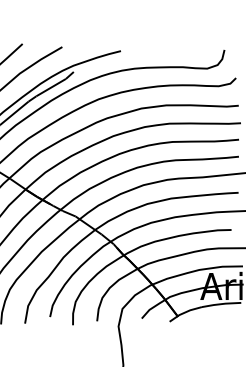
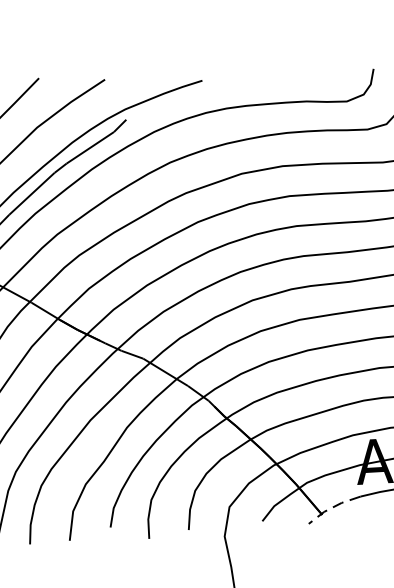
line: (184, 312) -> (332, 507), solid -> dashed

